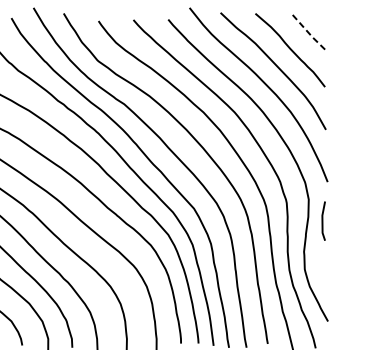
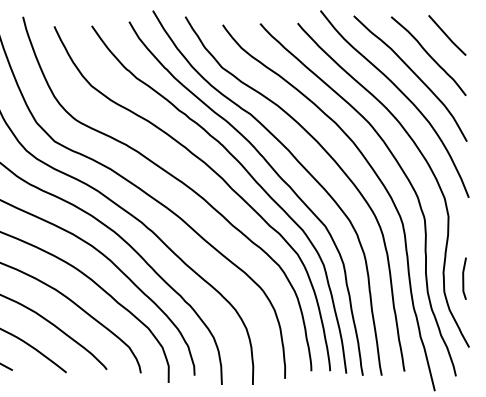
line: (307, 30) -> (447, 35), dashed -> solid
line: (323, 220) -> (464, 278), moved

